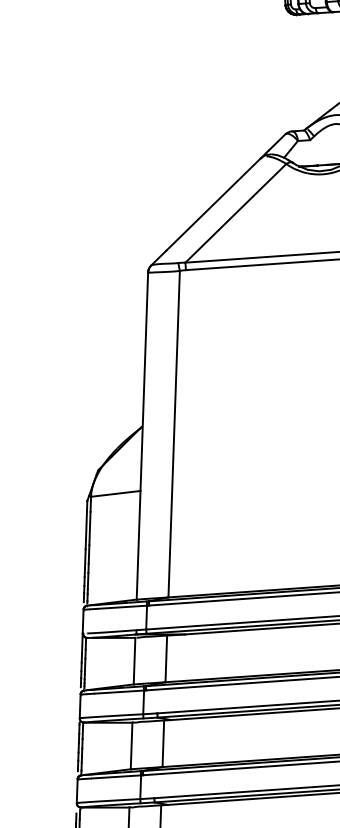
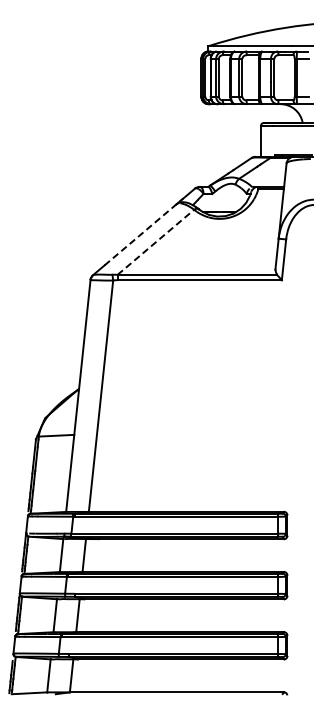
line: (213, 205) -> (140, 235), solid -> dashed
line: (236, 213) -> (156, 242), solid -> dashed

